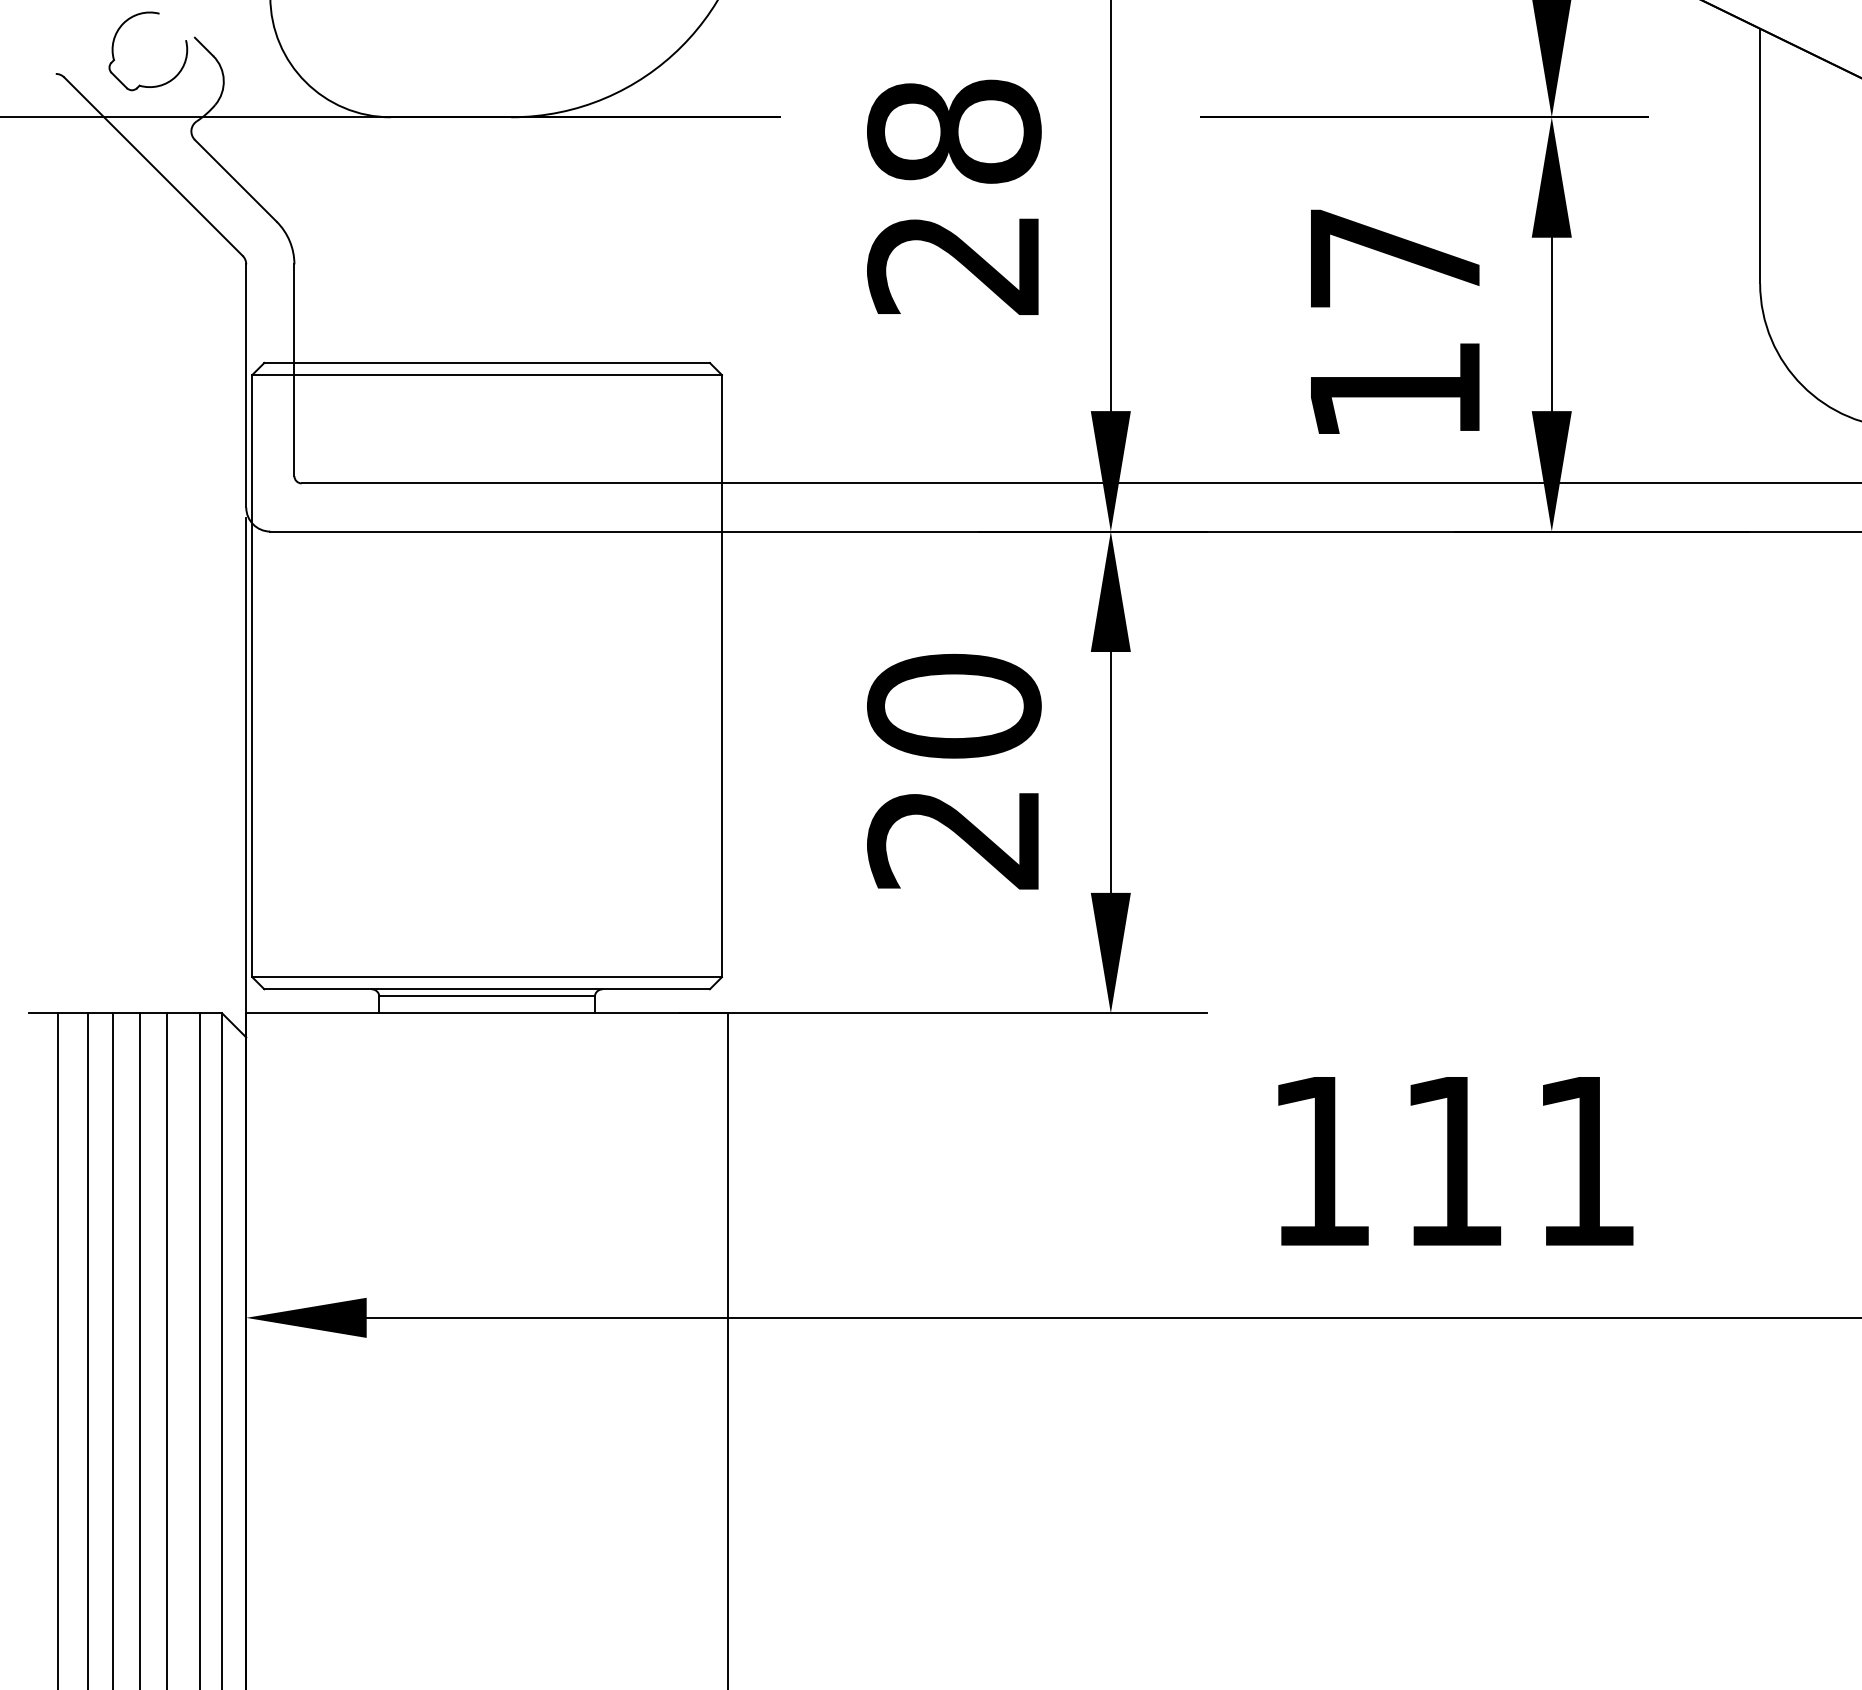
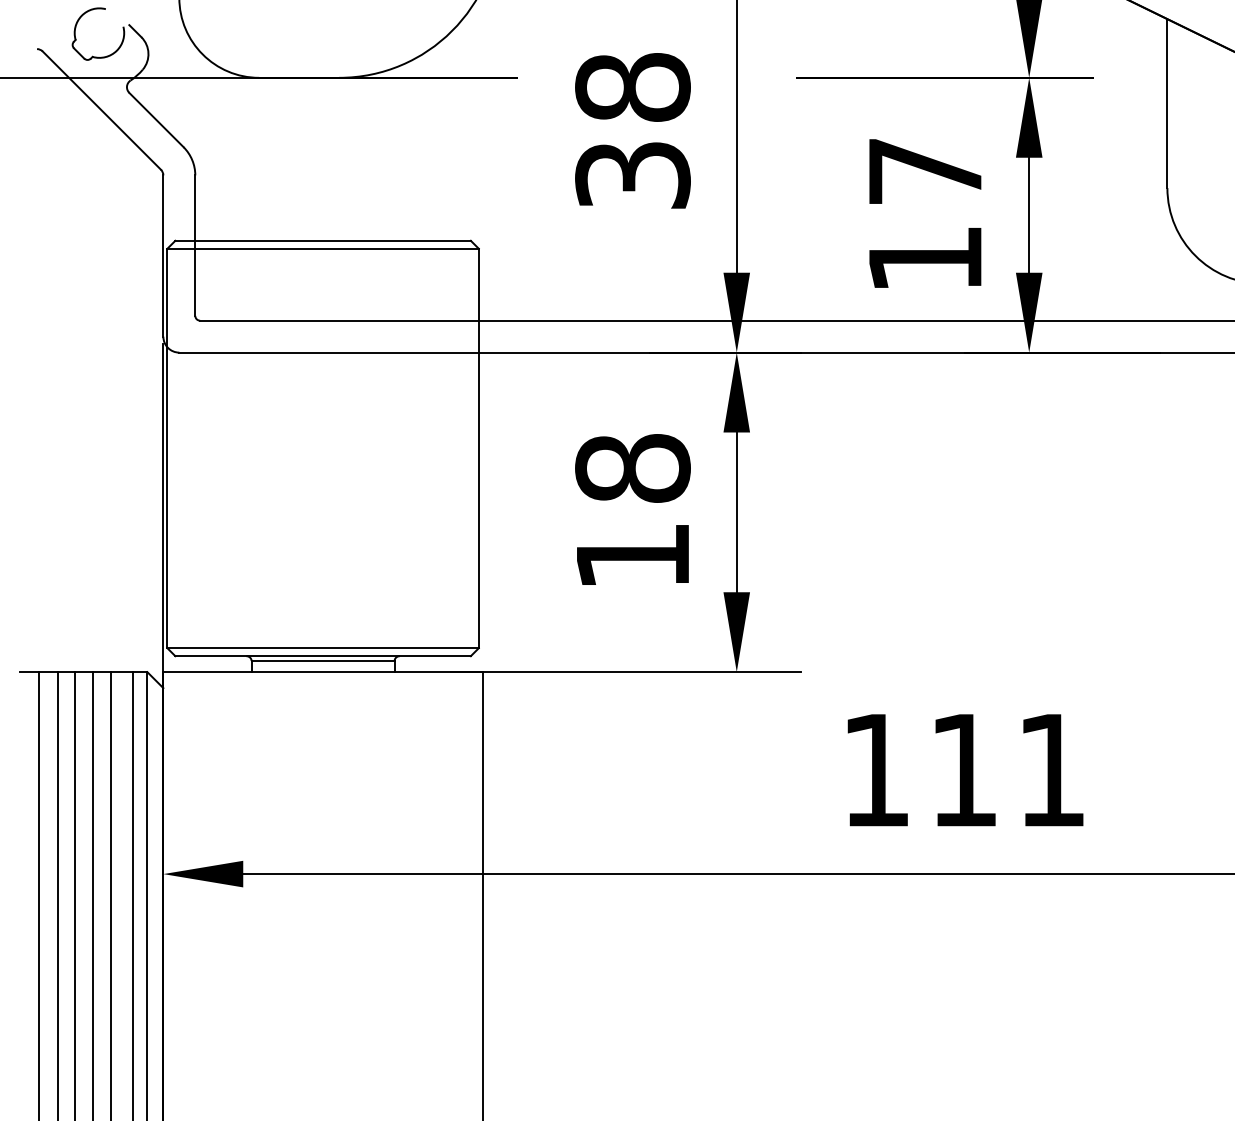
text: (953, 264) -> (632, 175), 28 -> 38
text: (953, 771) -> (632, 511), 20 -> 18

